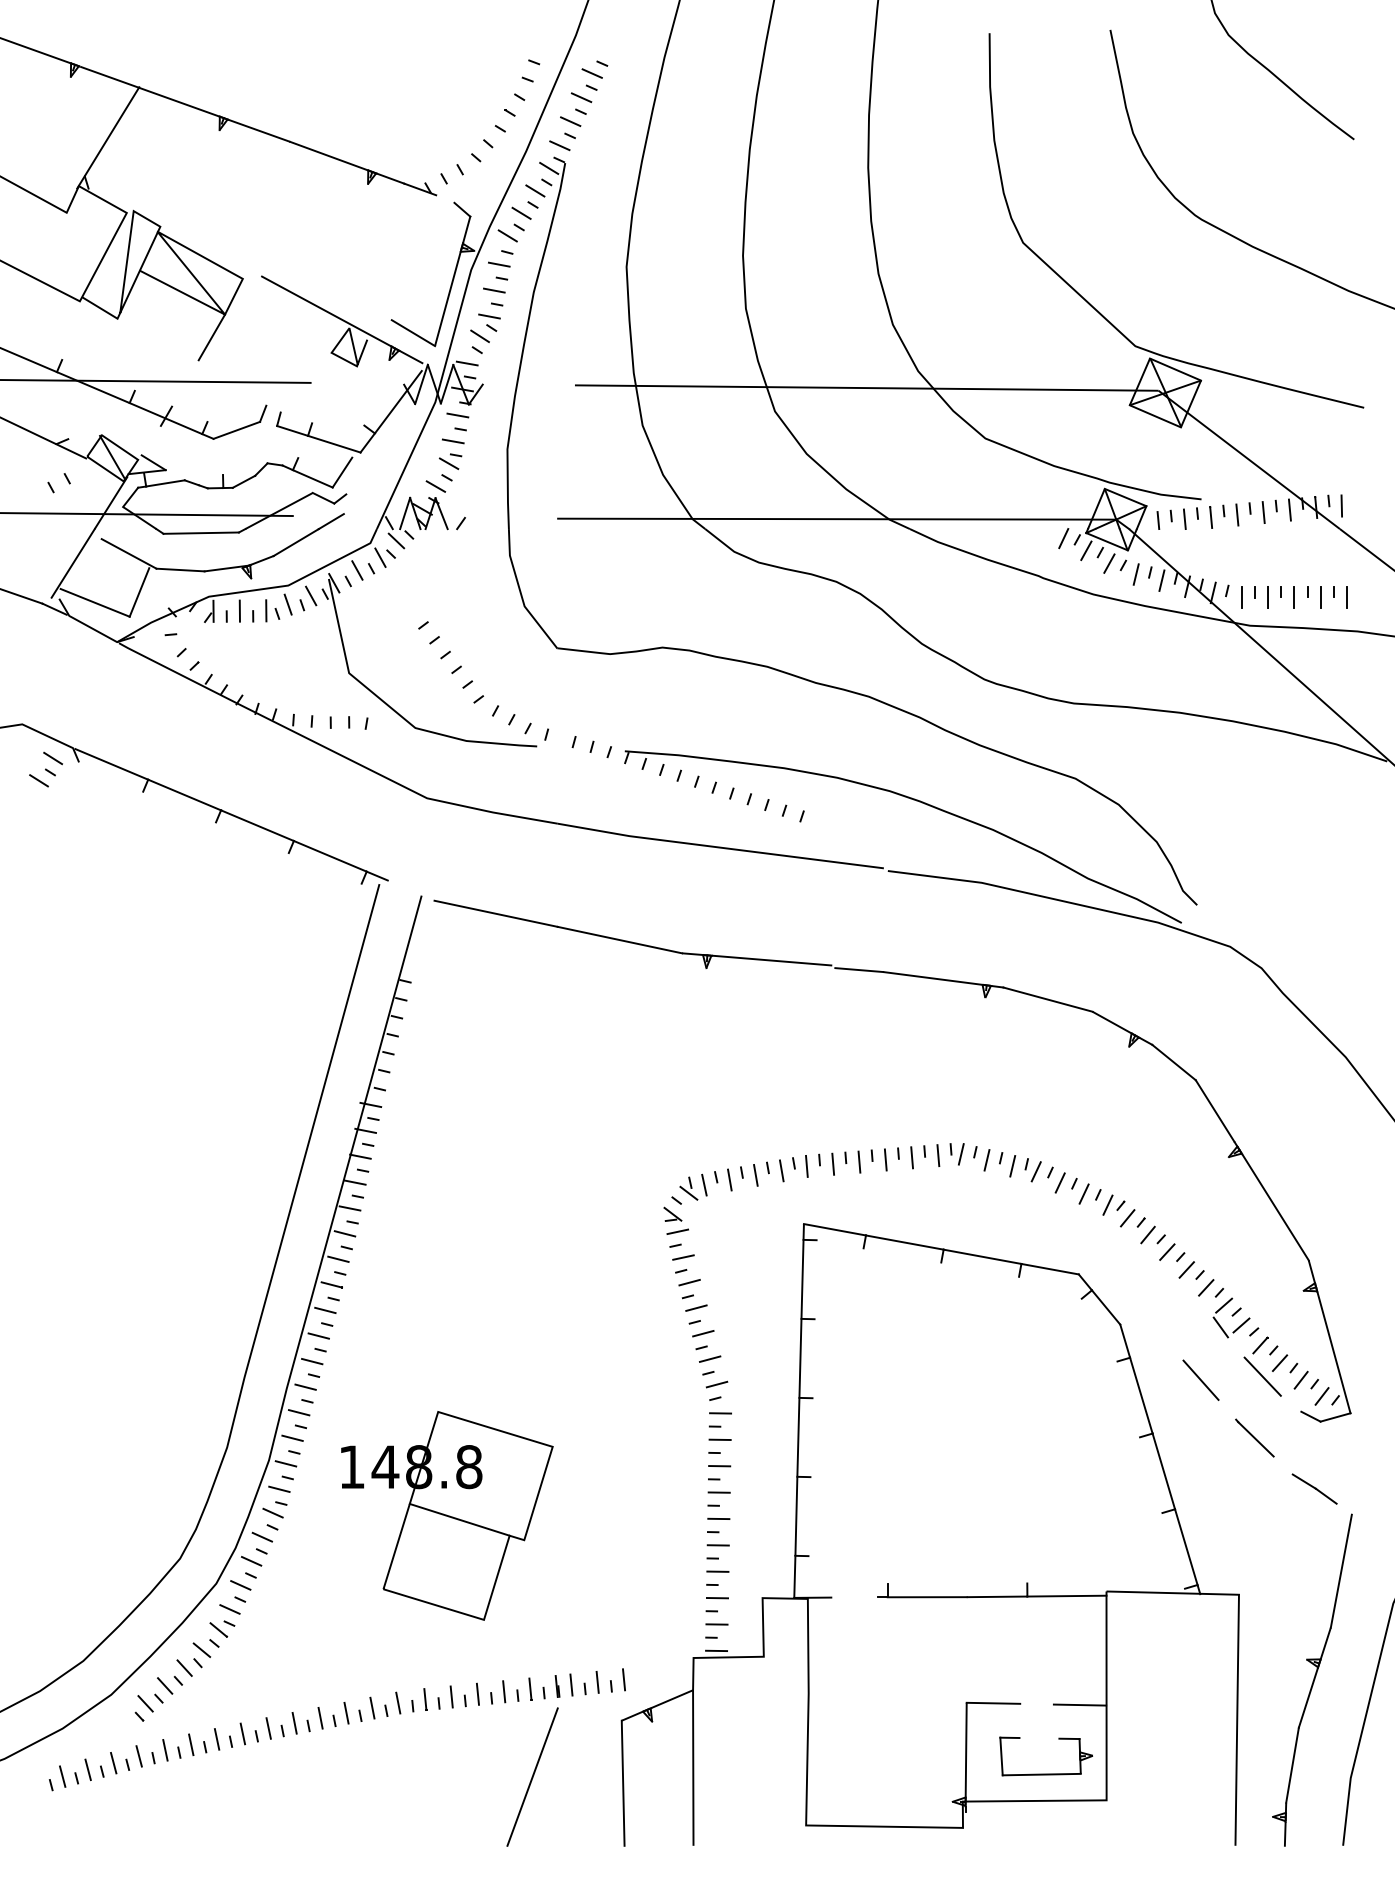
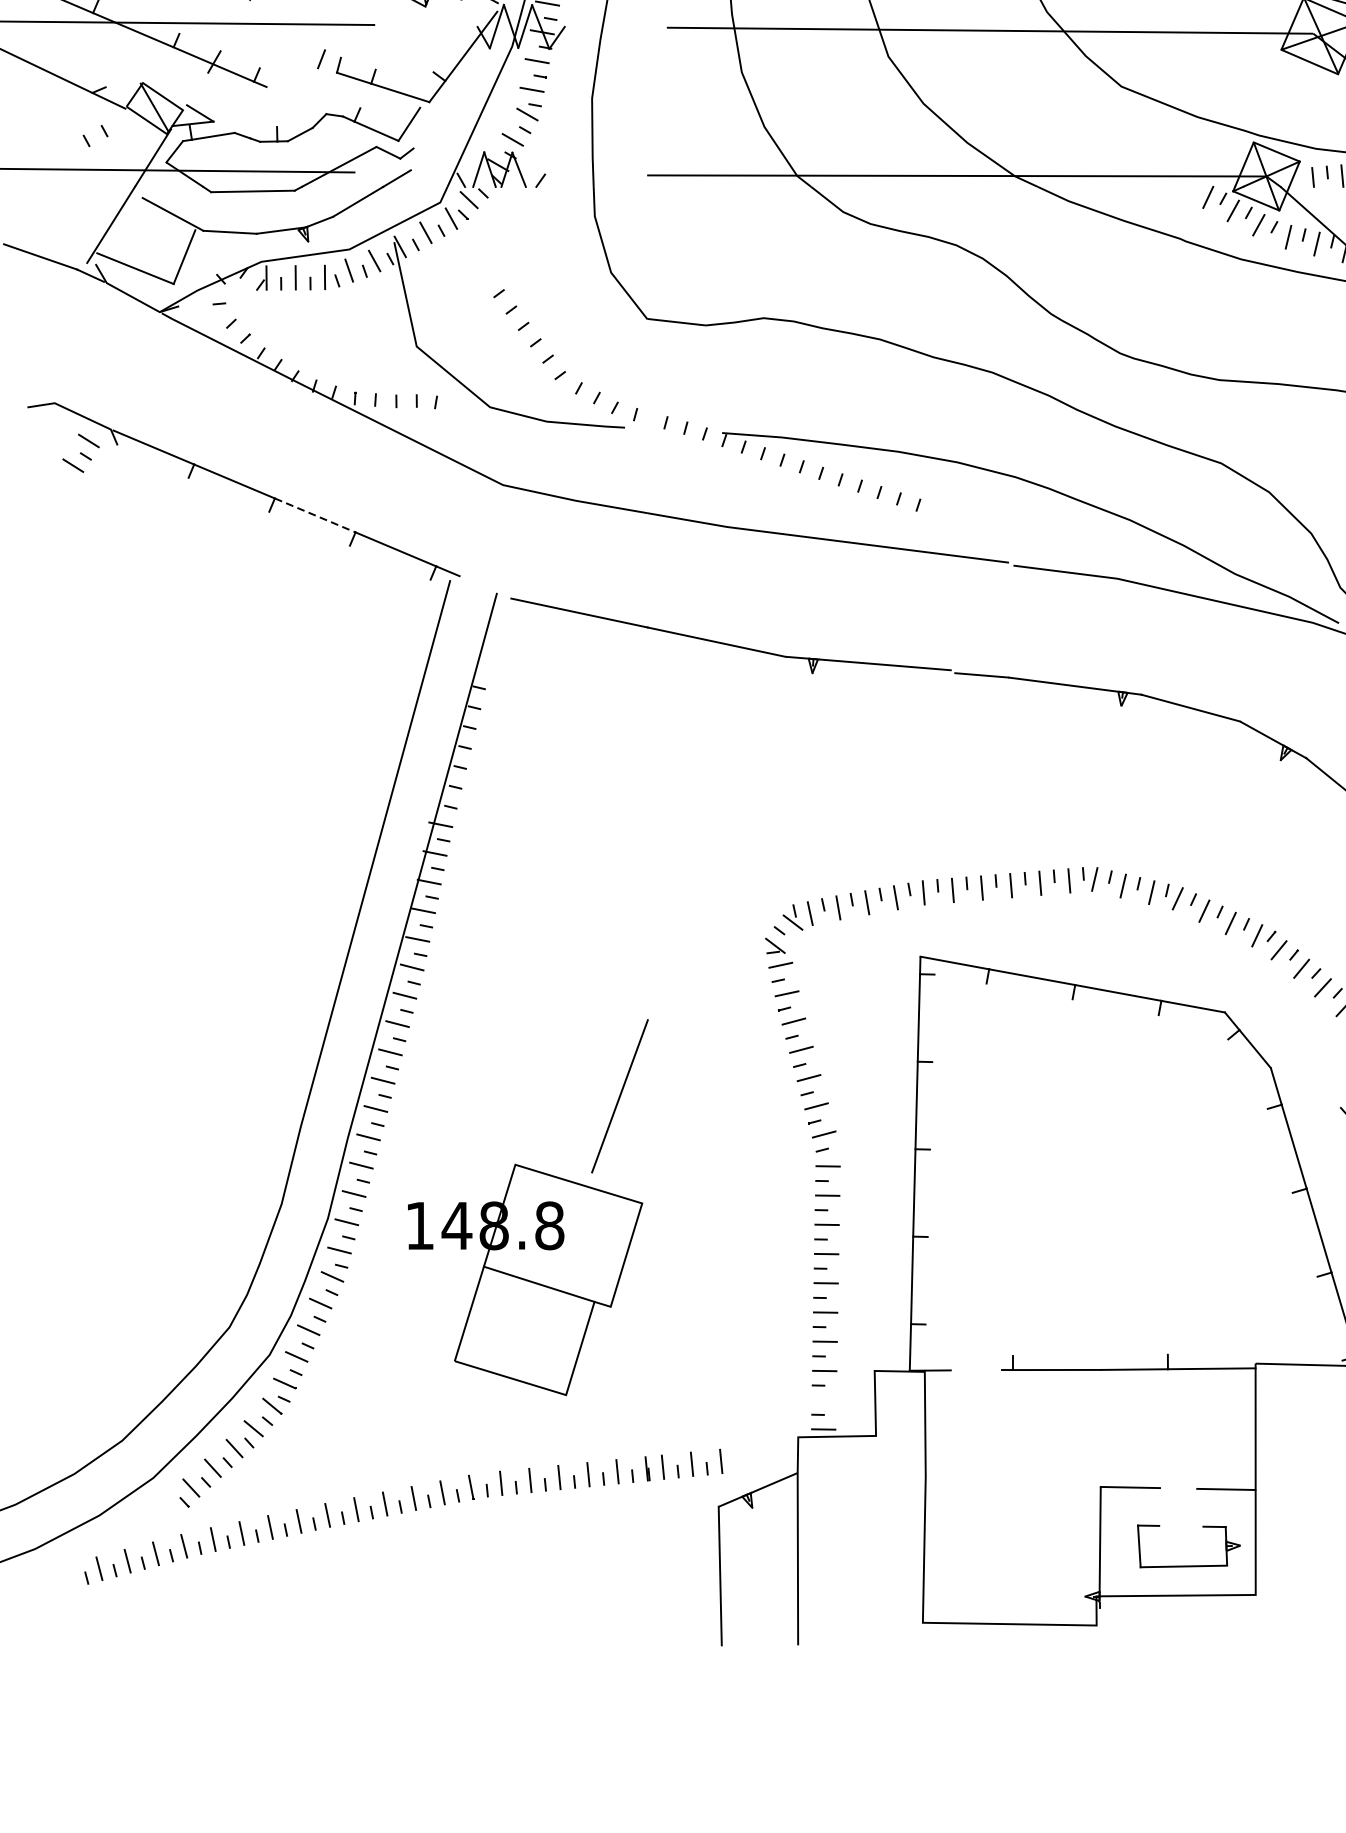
line: (236, 429) -> (291, 76), removed
line: (257, 825) -> (315, 515), solid -> dashed
line: (716, 1624) -> (823, 1400), removed
line: (532, 1776) -> (619, 1095), moved

